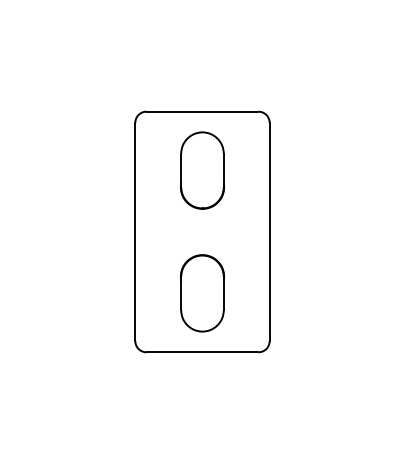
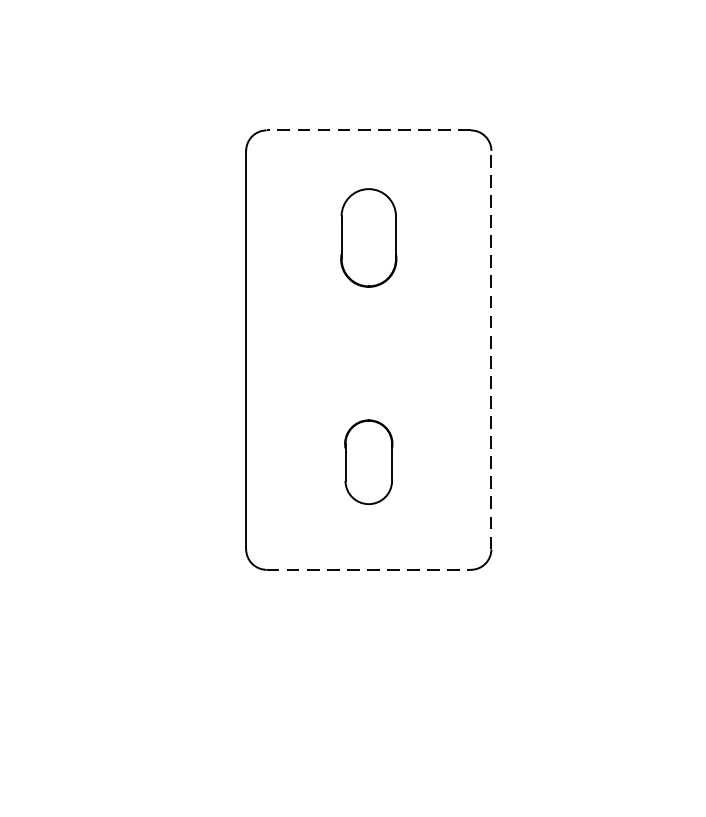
line: (202, 111) -> (368, 130), solid -> dashed
part: (202, 170) -> (368, 237), size x0.7
line: (269, 231) -> (491, 349), solid -> dashed
part: (202, 293) -> (368, 462), size x0.6
line: (202, 352) -> (368, 570), solid -> dashed

